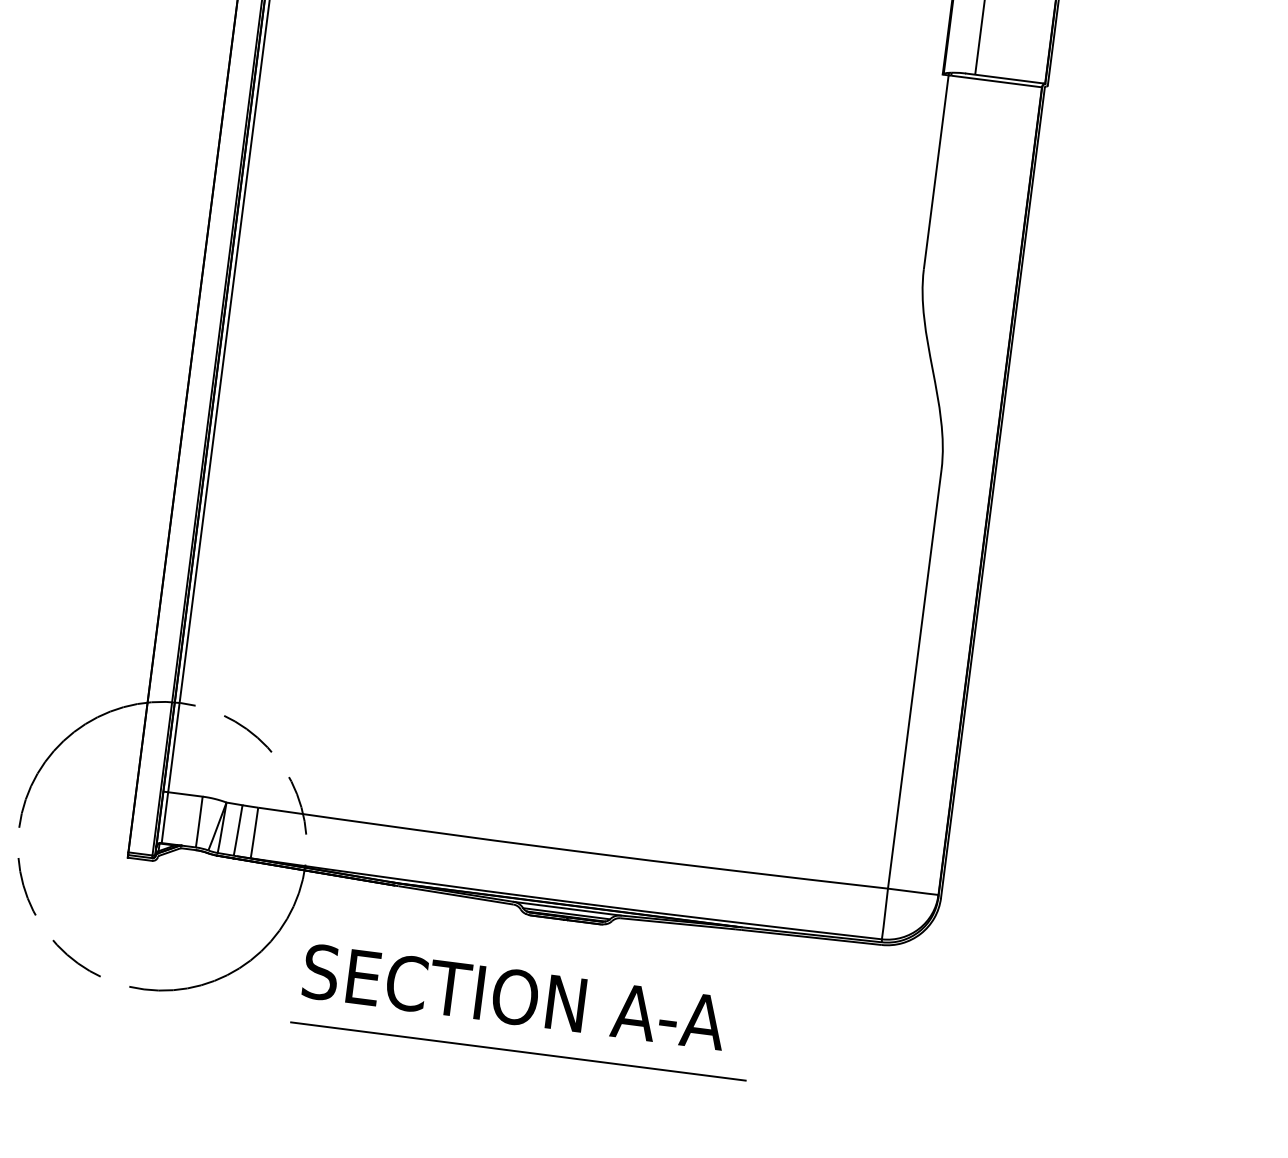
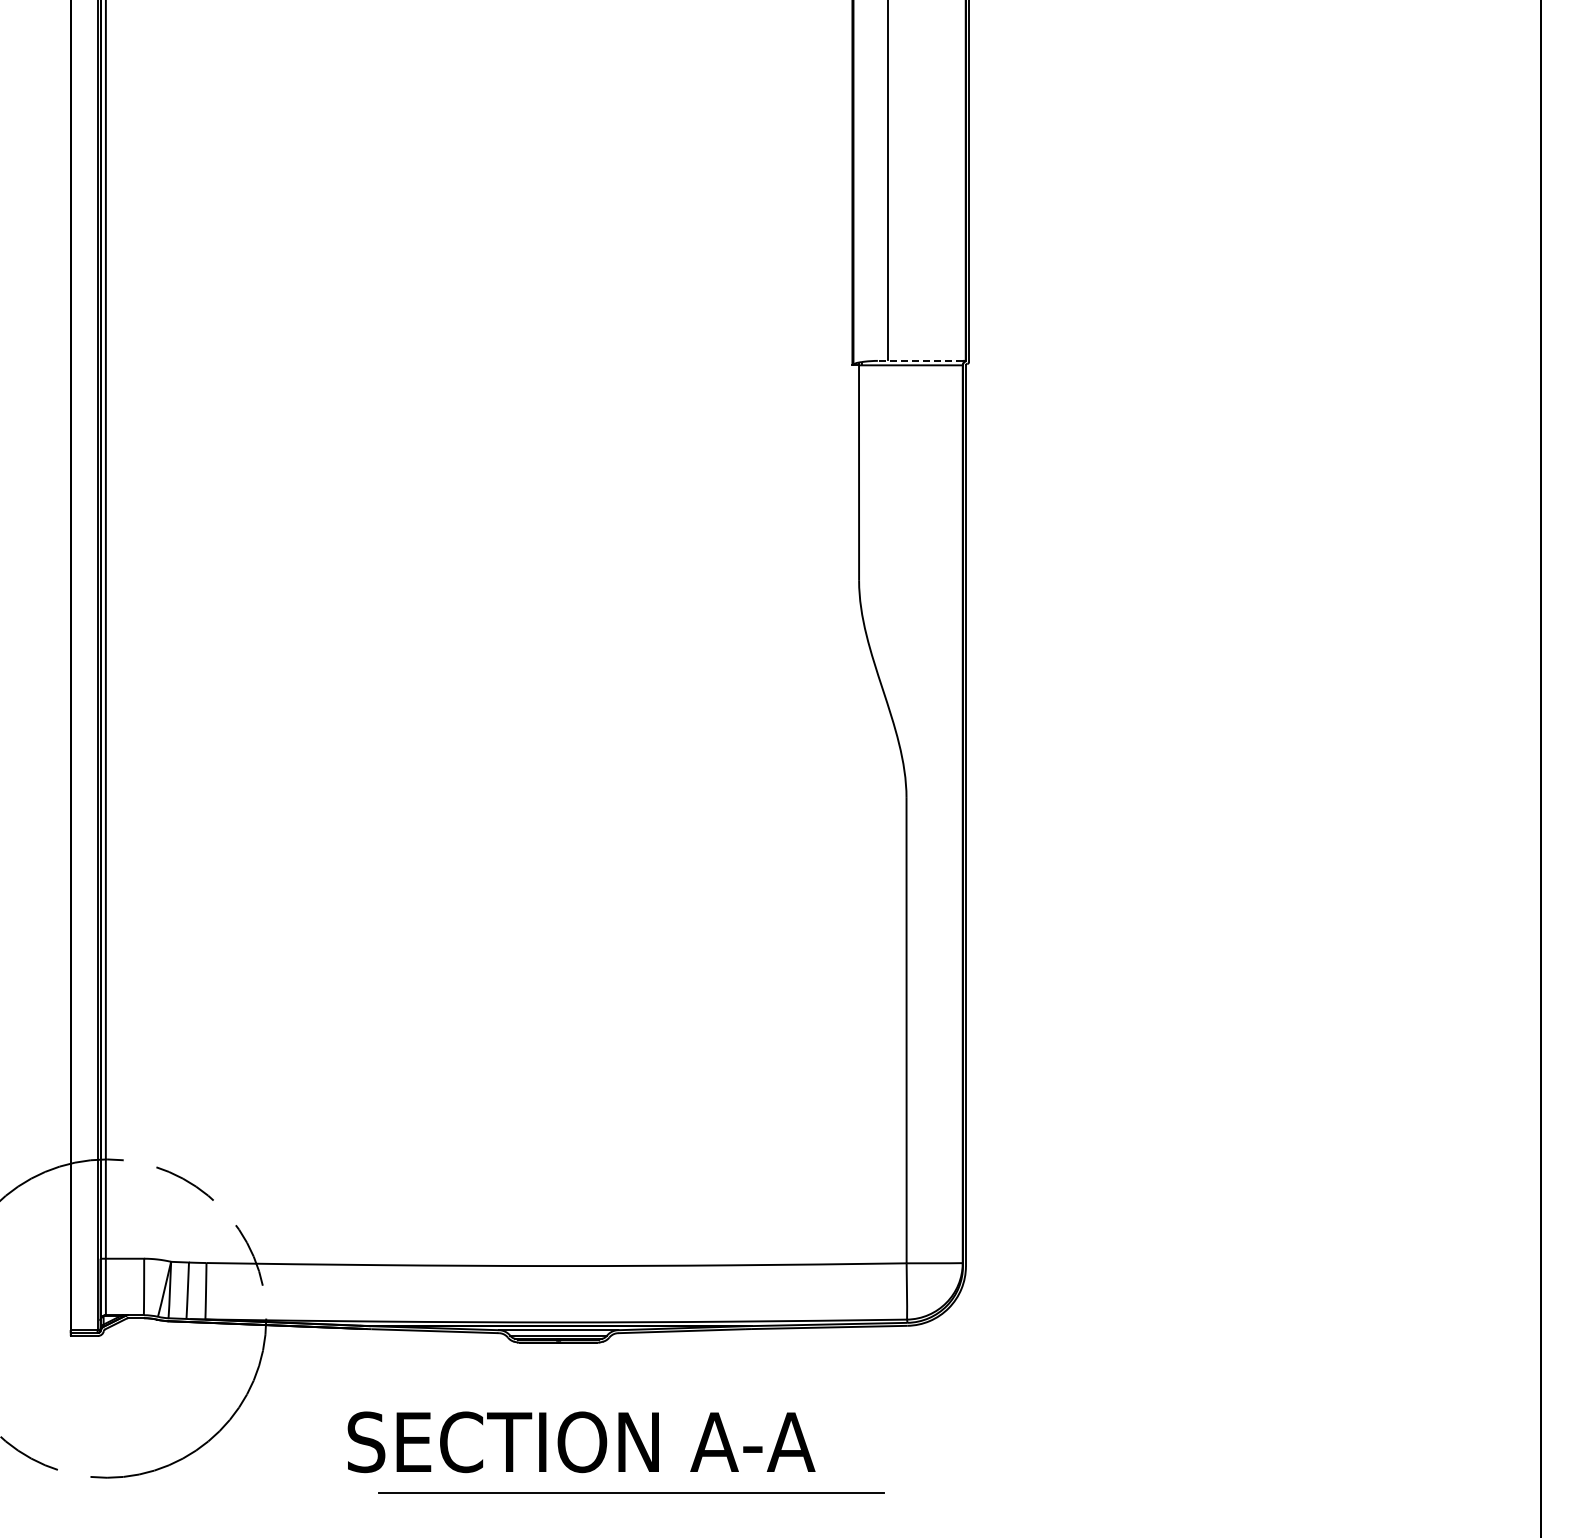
line: (1004, 78) -> (920, 360), solid -> dashed
text: (514, 997) -> (581, 1442), moved
line: (518, 1050) -> (631, 1492), moved

